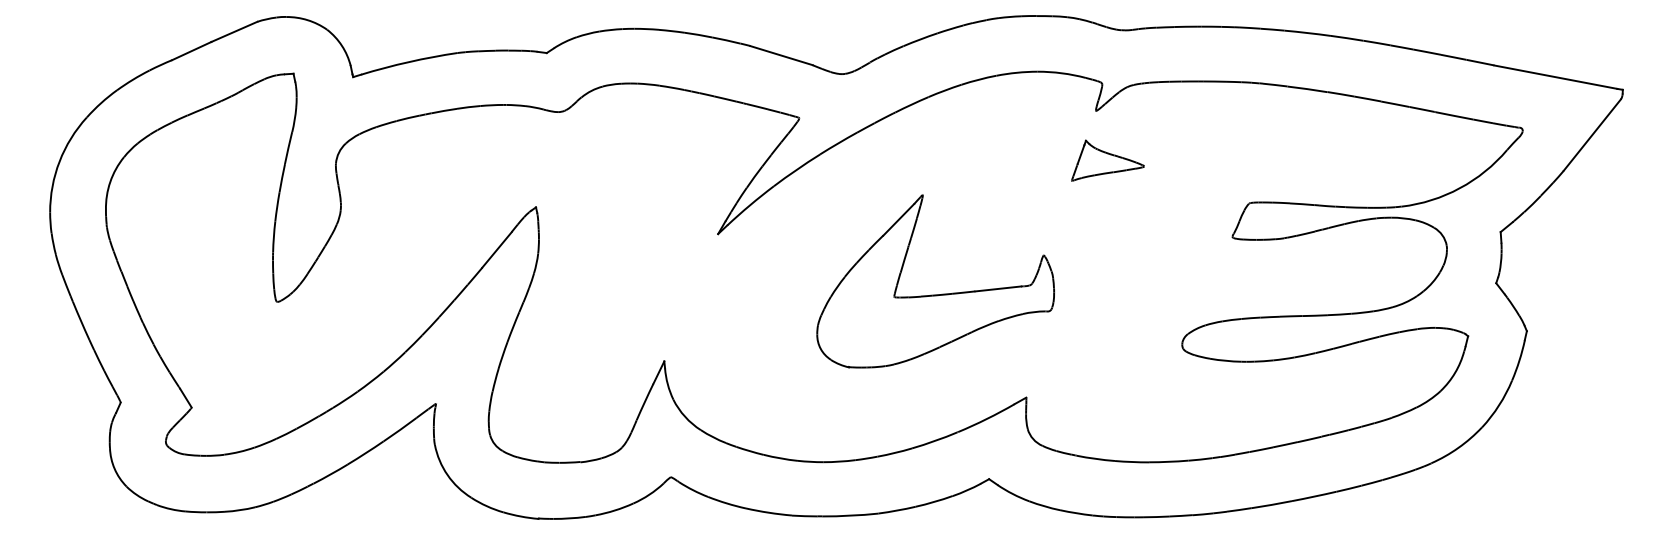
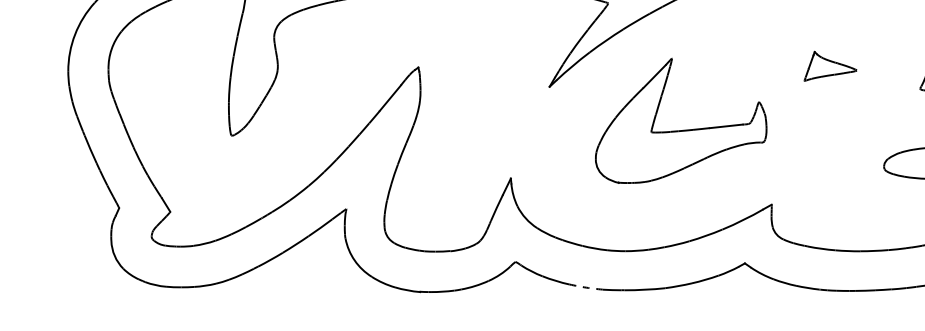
part: (1107, 160) -> (830, 66), moved
part: (935, 294) -> (681, 130), moved
arc: (768, 512) -> (585, 287), solid -> dashed

